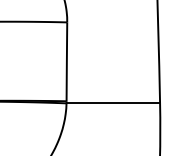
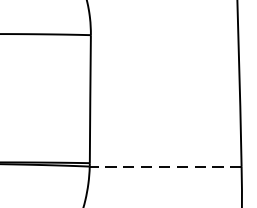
line: (113, 103) -> (165, 166), solid -> dashed

